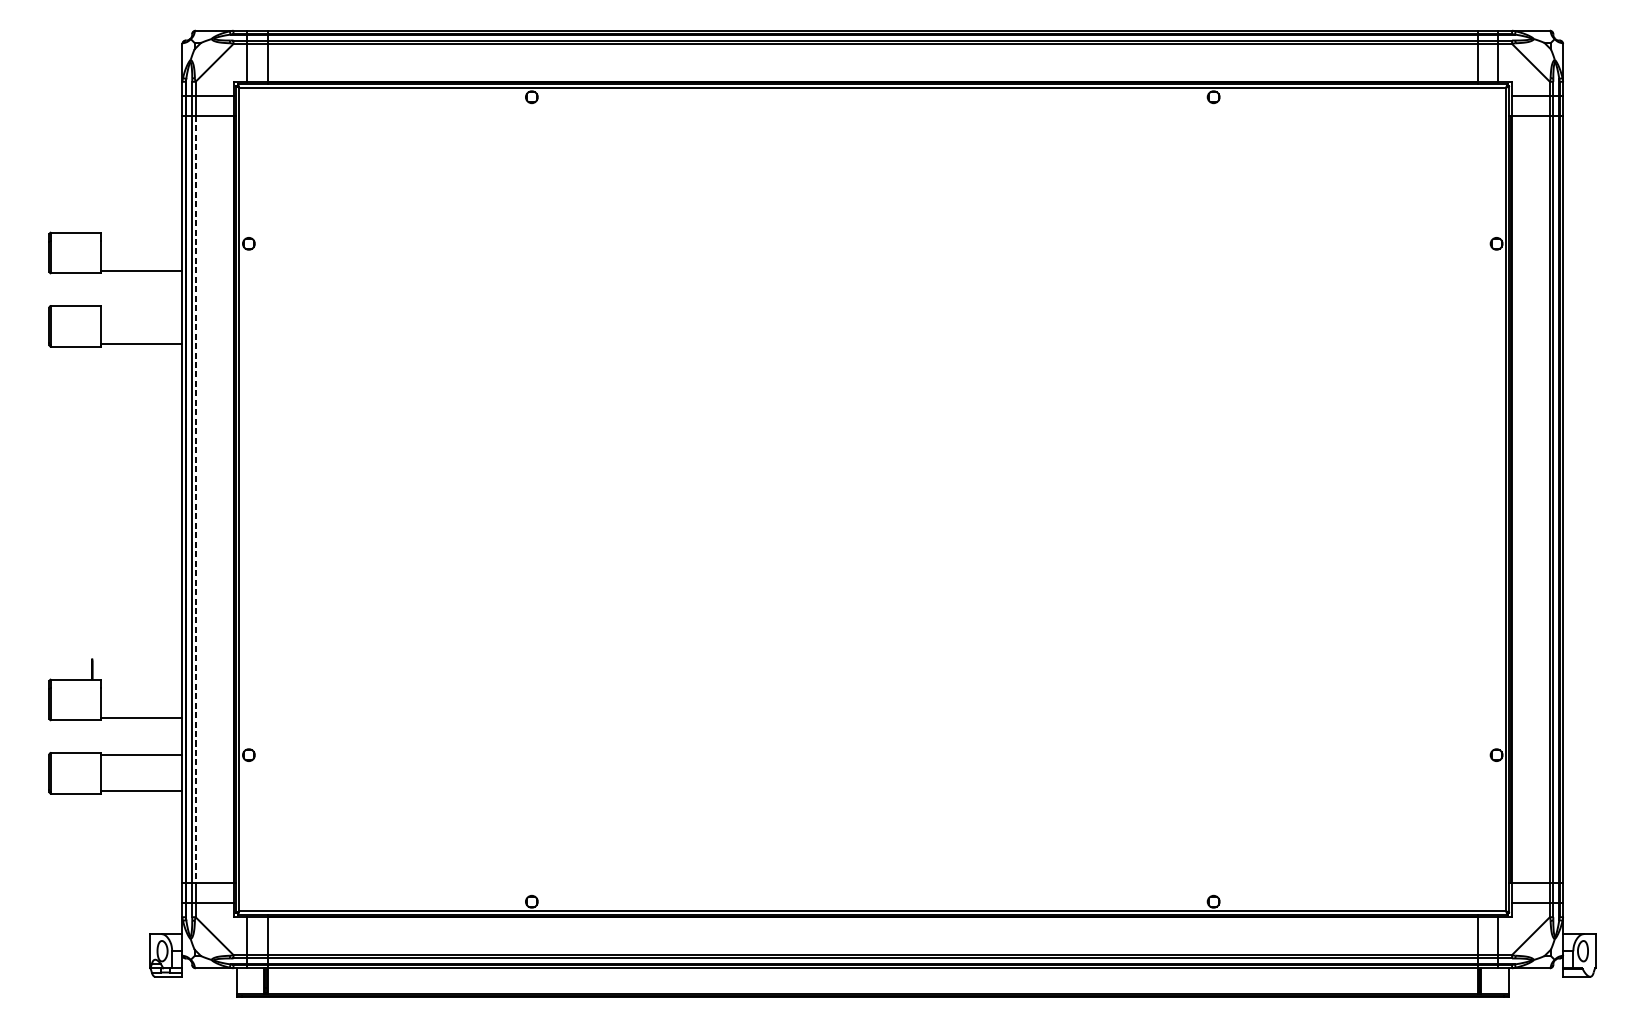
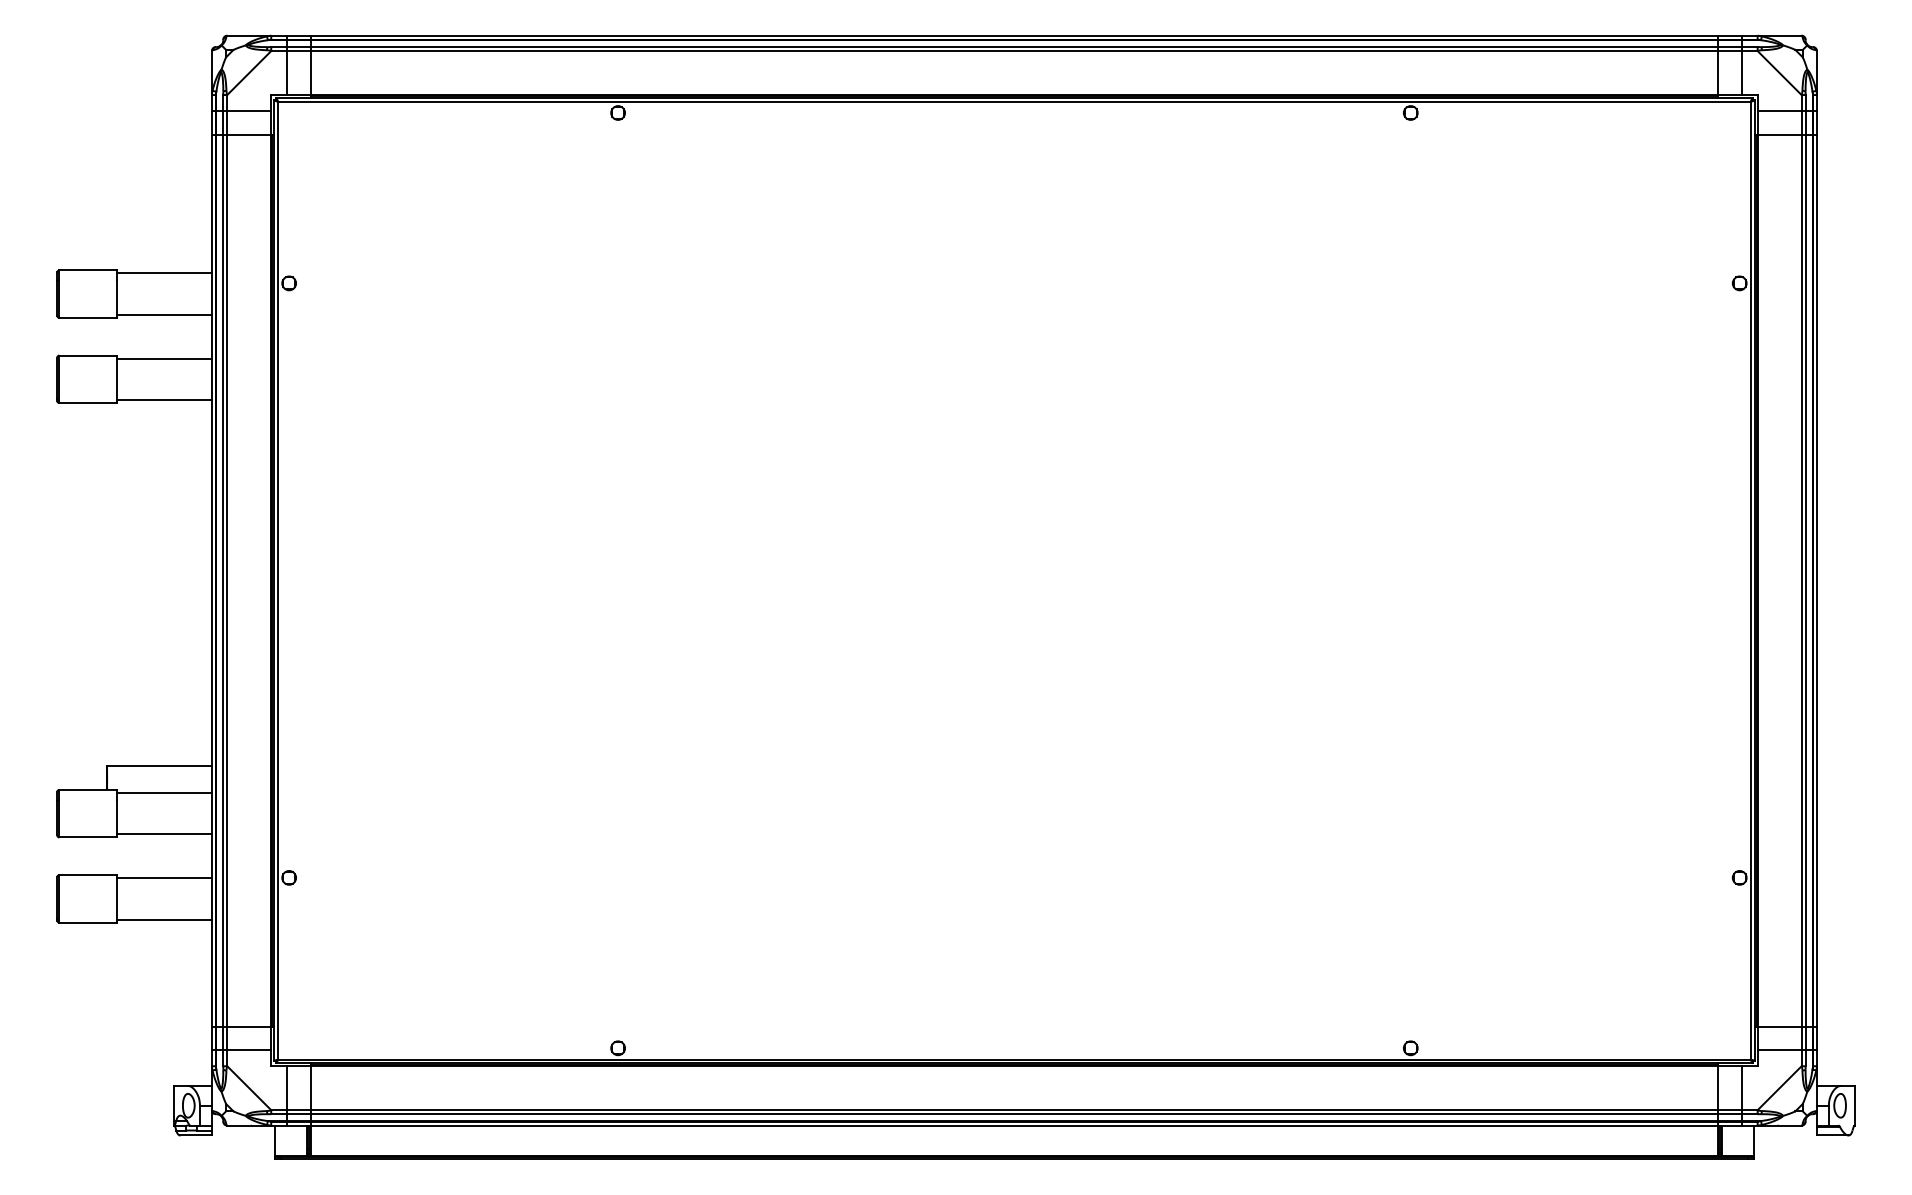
line: (140, 235) -> (163, 273), added
line: (140, 308) -> (163, 358), added
line: (195, 499) -> (227, 580), dashed -> solid
line: (137, 658) -> (159, 765), added
line: (140, 681) -> (163, 792), added

